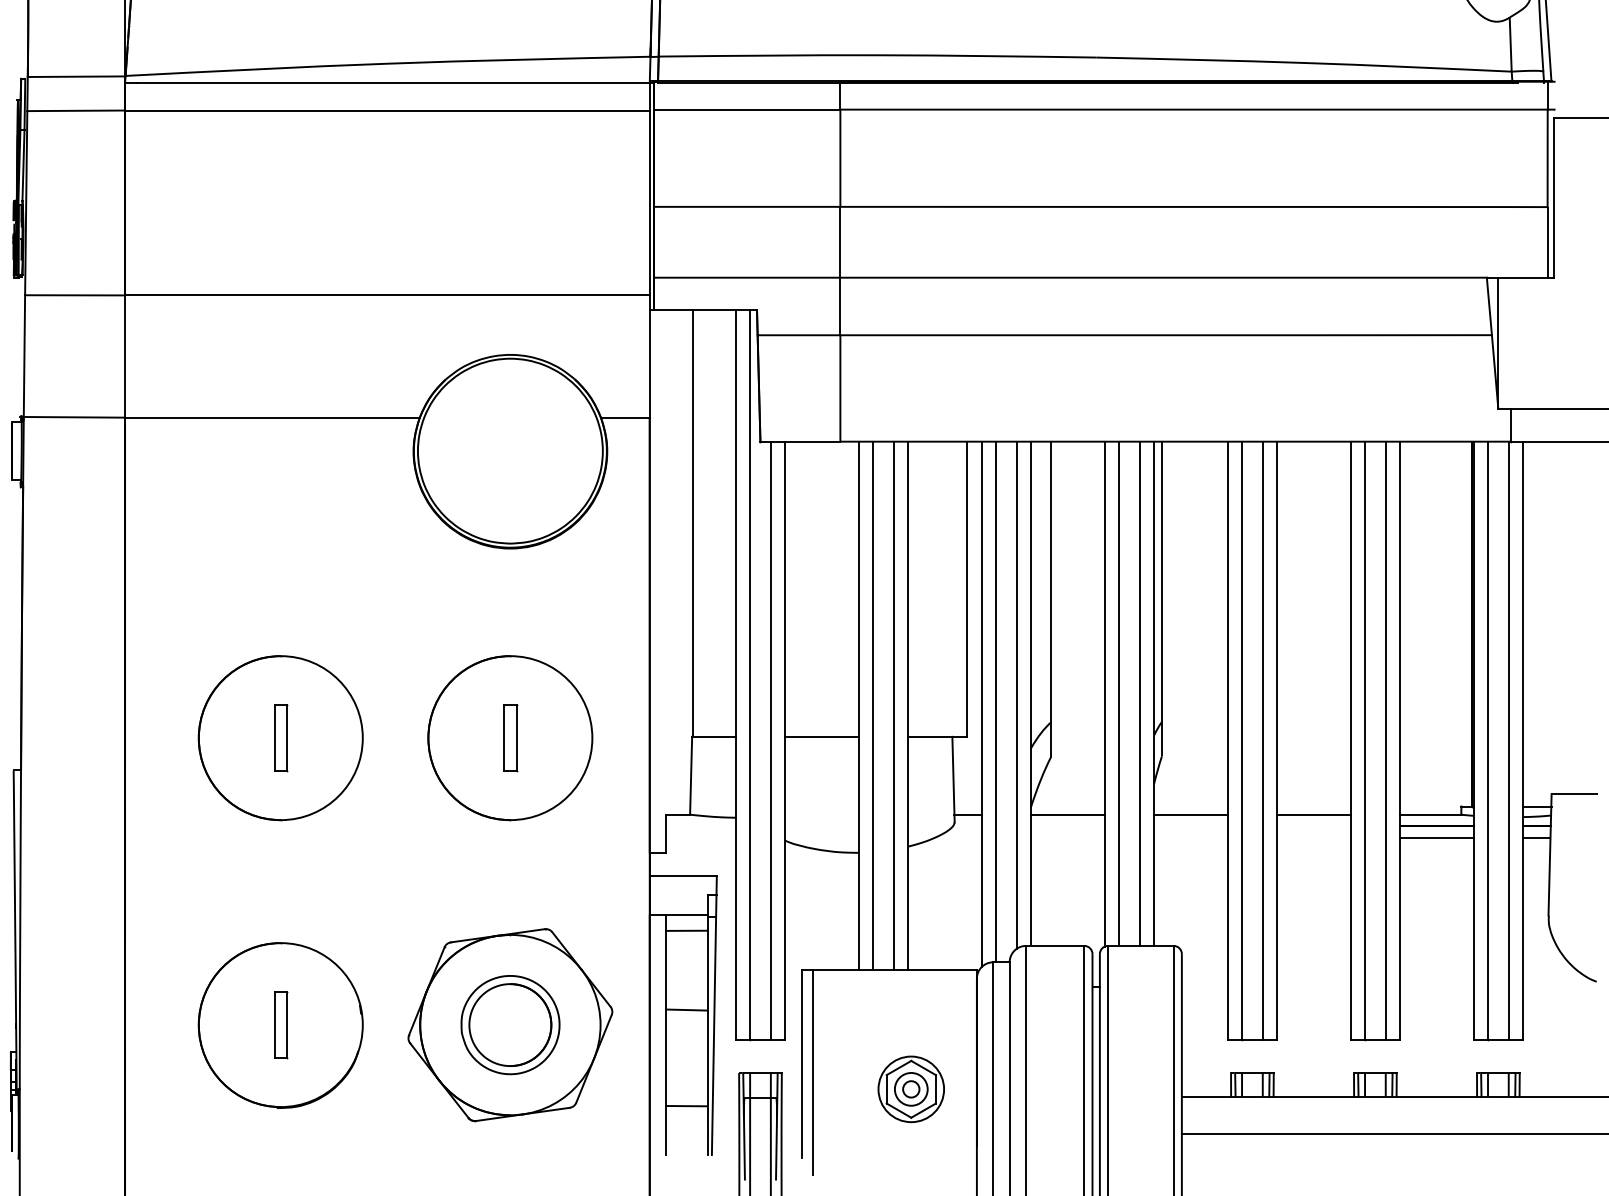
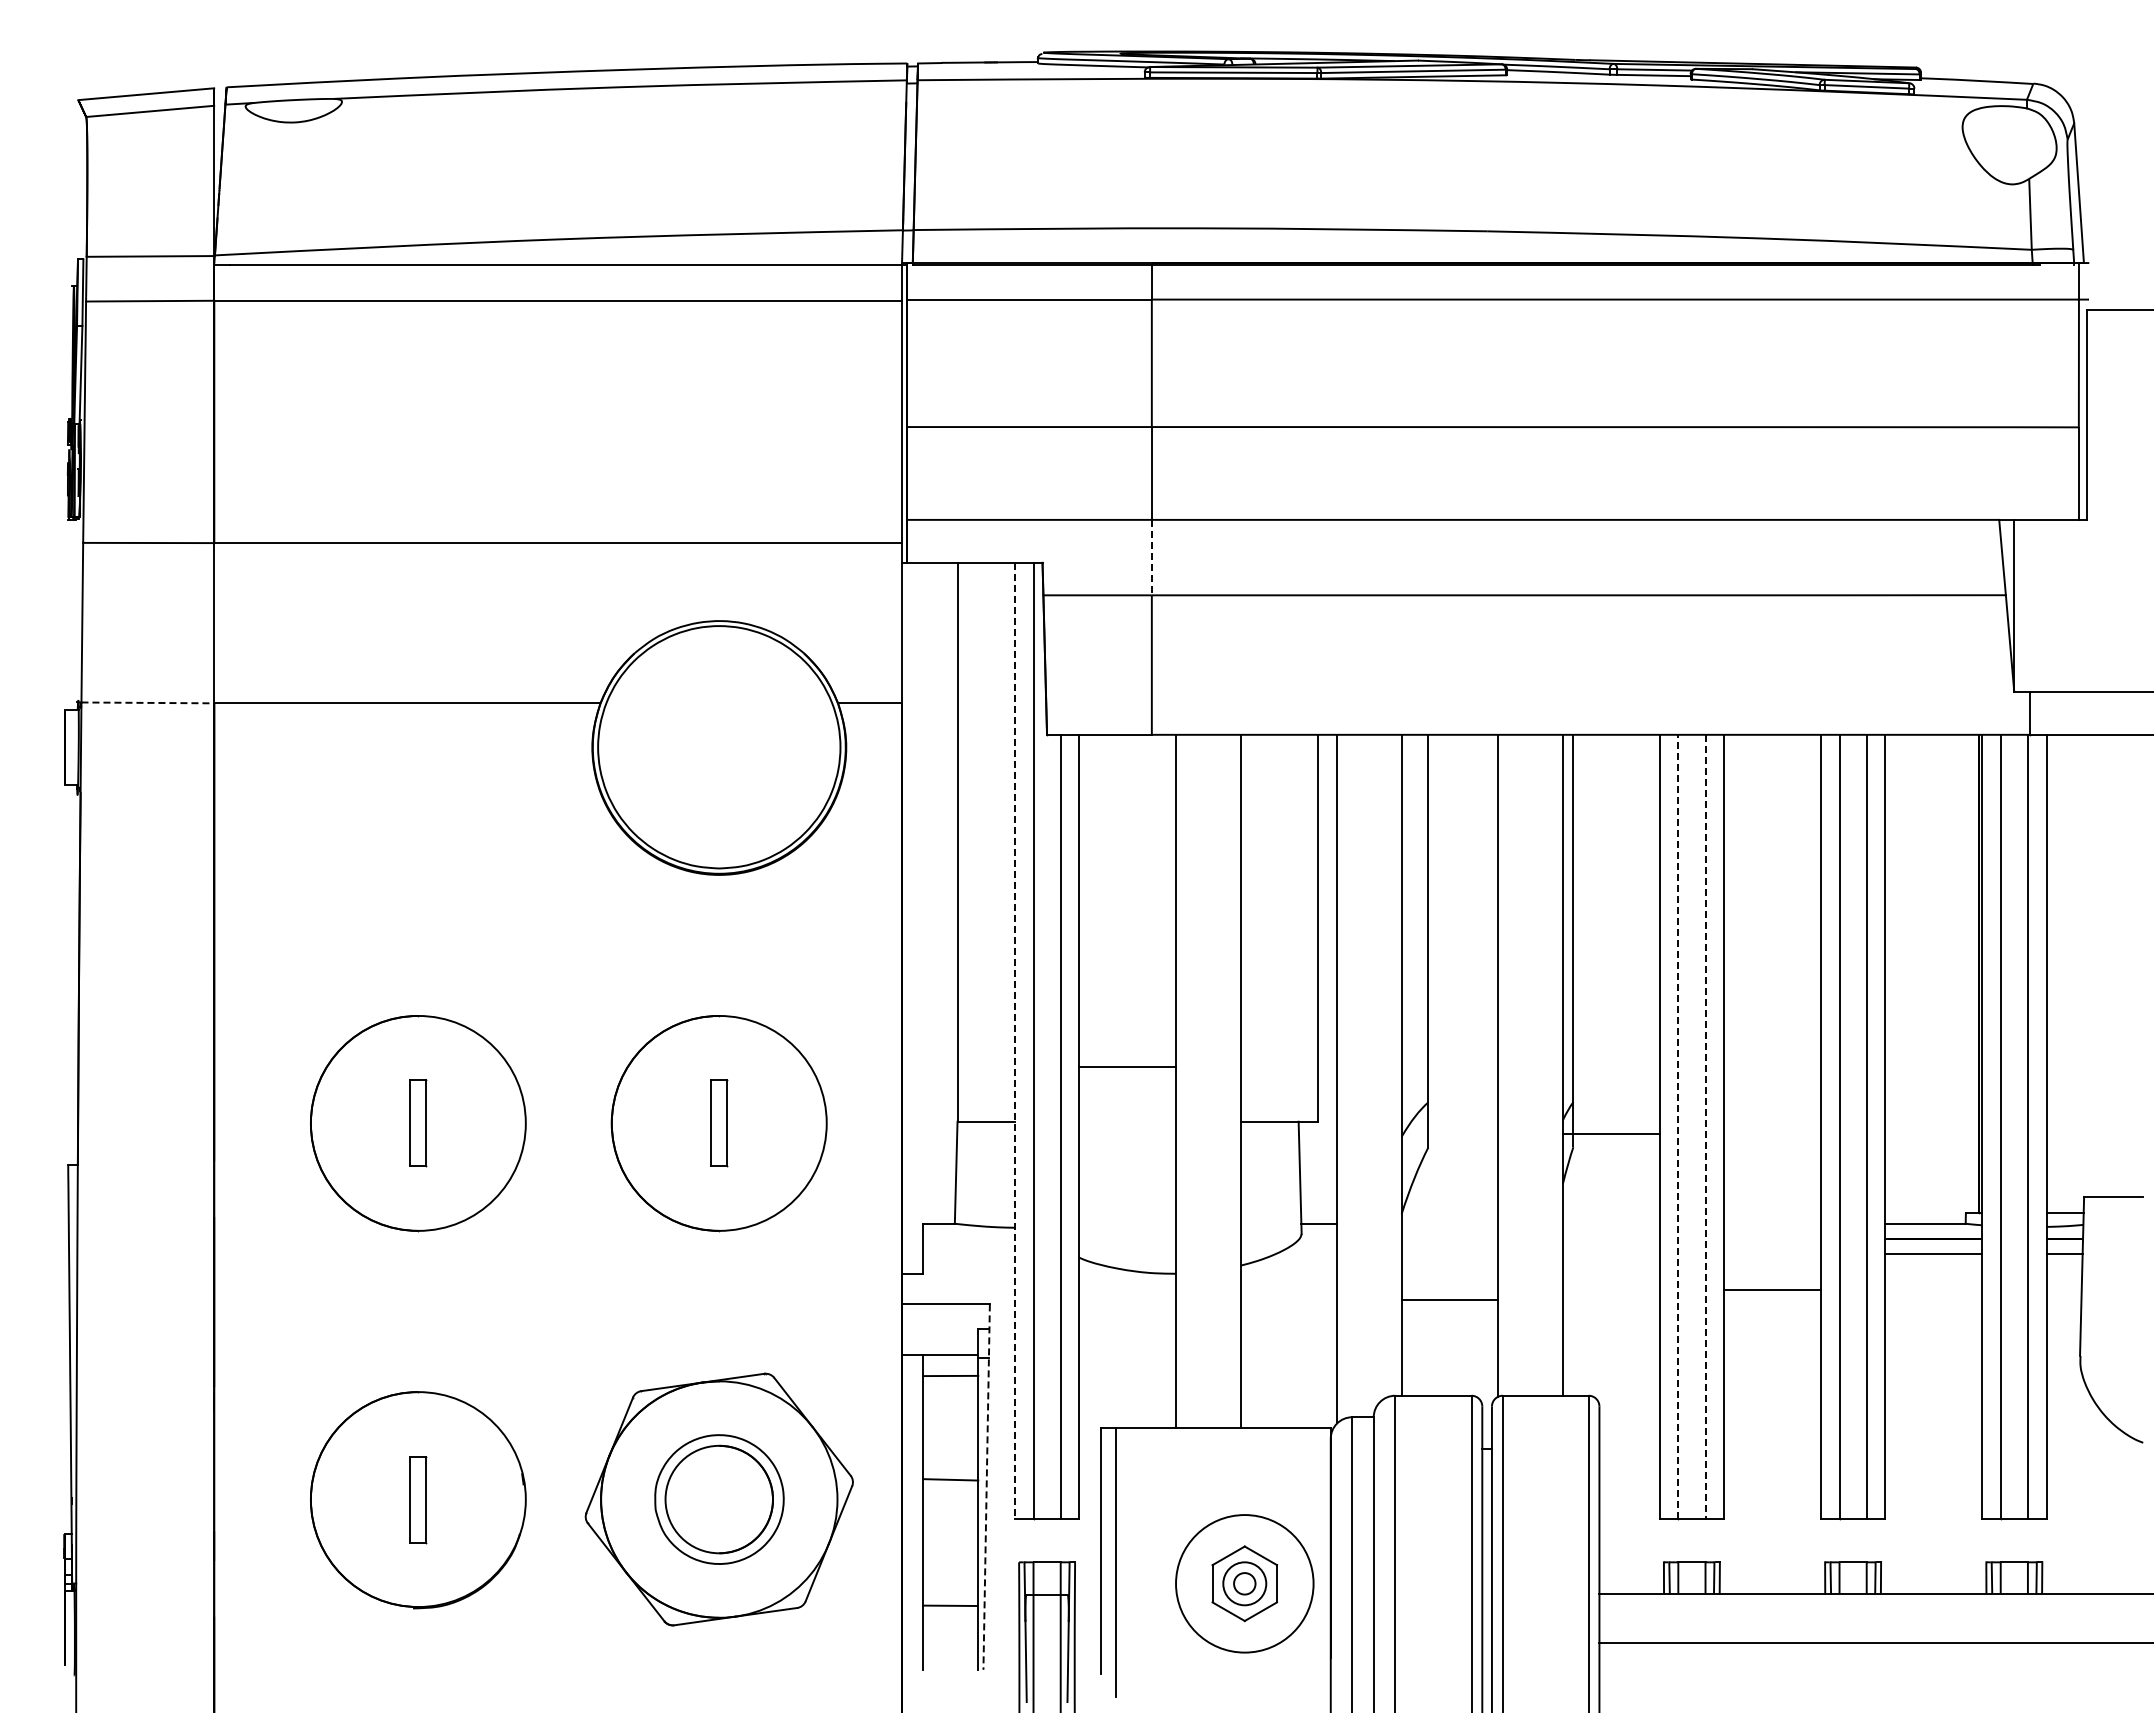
line: (840, 306) -> (1151, 557), solid -> dashed
line: (74, 417) -> (148, 702), solid -> dashed
line: (735, 675) -> (1014, 1041), solid -> dashed
line: (1119, 693) -> (1517, 1064), removed
line: (1139, 693) -> (1544, 1064), removed
line: (1017, 694) -> (1383, 1066), removed
line: (995, 701) -> (1355, 1075), removed
line: (872, 705) -> (1194, 1080), removed
line: (893, 705) -> (1221, 1080), removed
line: (821, 736) -> (1127, 1066), moved
line: (1242, 740) -> (1678, 1126), solid -> dashed
line: (1262, 741) -> (1705, 1127), solid -> dashed
line: (1067, 814) -> (1449, 1299), moved
line: (1190, 814) -> (1610, 1133), moved
line: (1313, 814) -> (1772, 1289), moved
line: (714, 1015) -> (986, 1487), solid -> dashed
circle: (911, 1089) -> (1244, 1583), size x1.6

